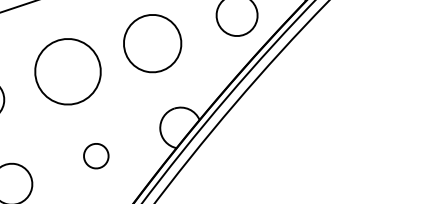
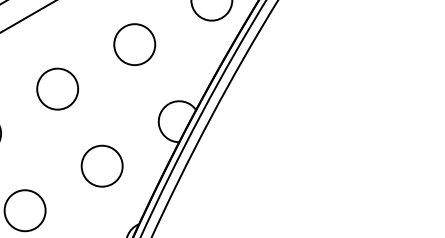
circle: (152, 43) -> (134, 44), size x0.71
circle: (68, 71) -> (57, 88), size x0.62
circle: (95, 155) -> (101, 165), size x1.67

